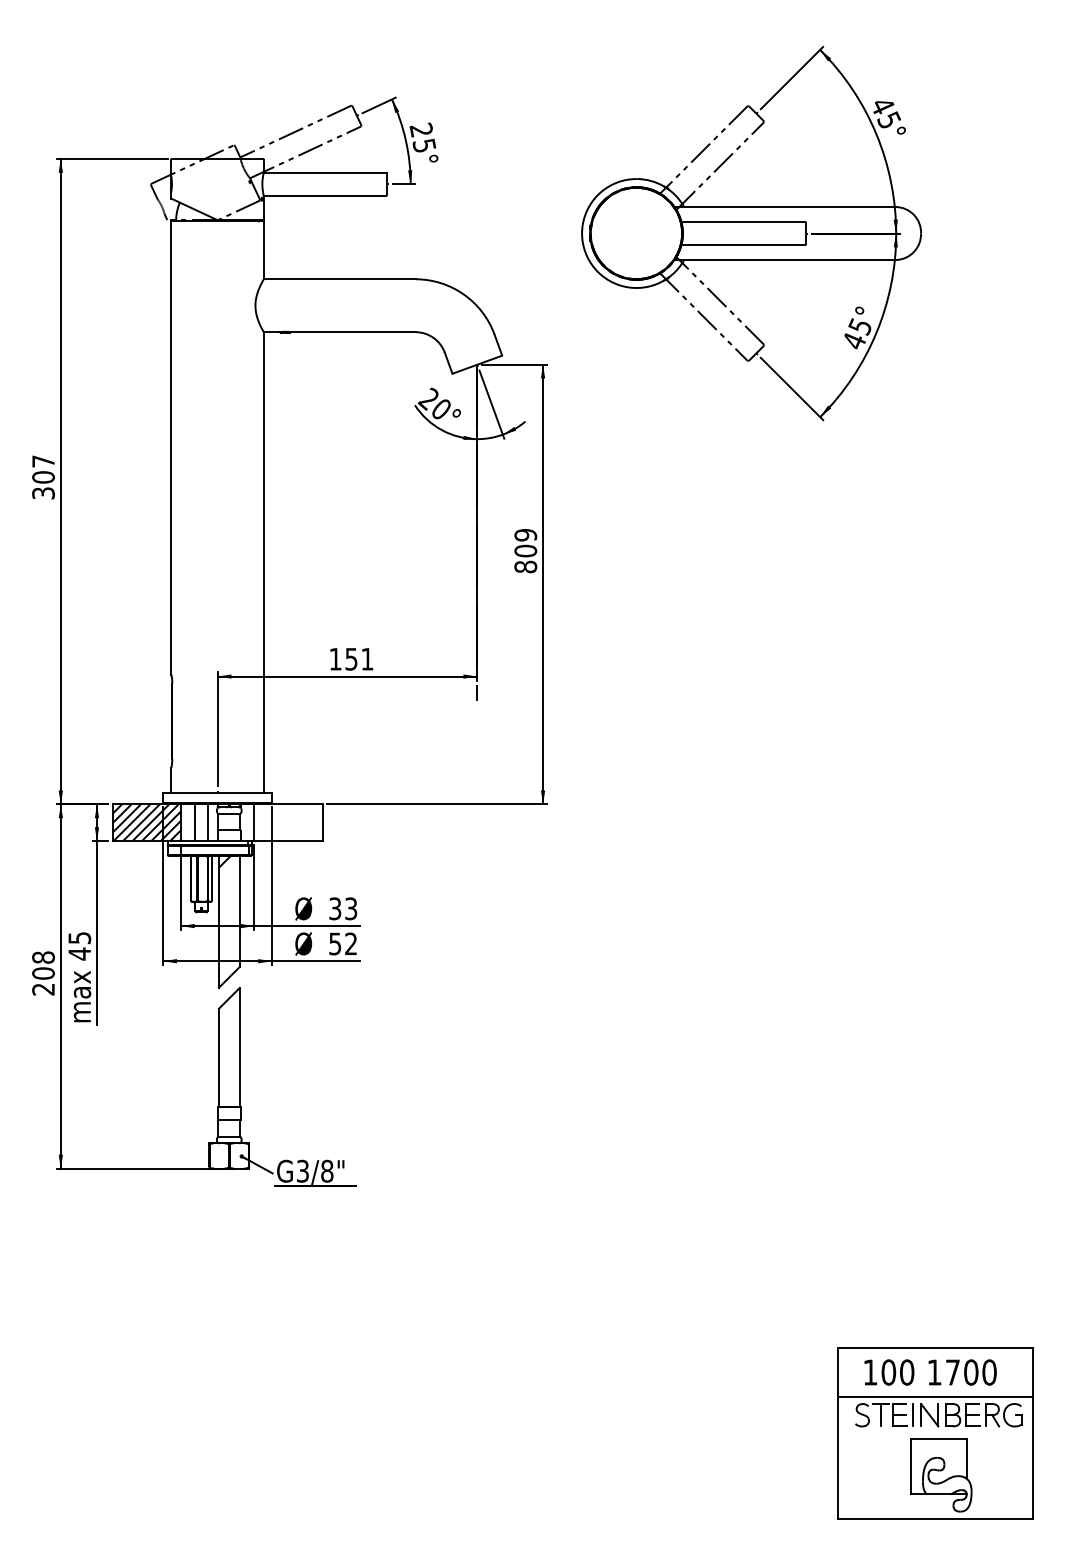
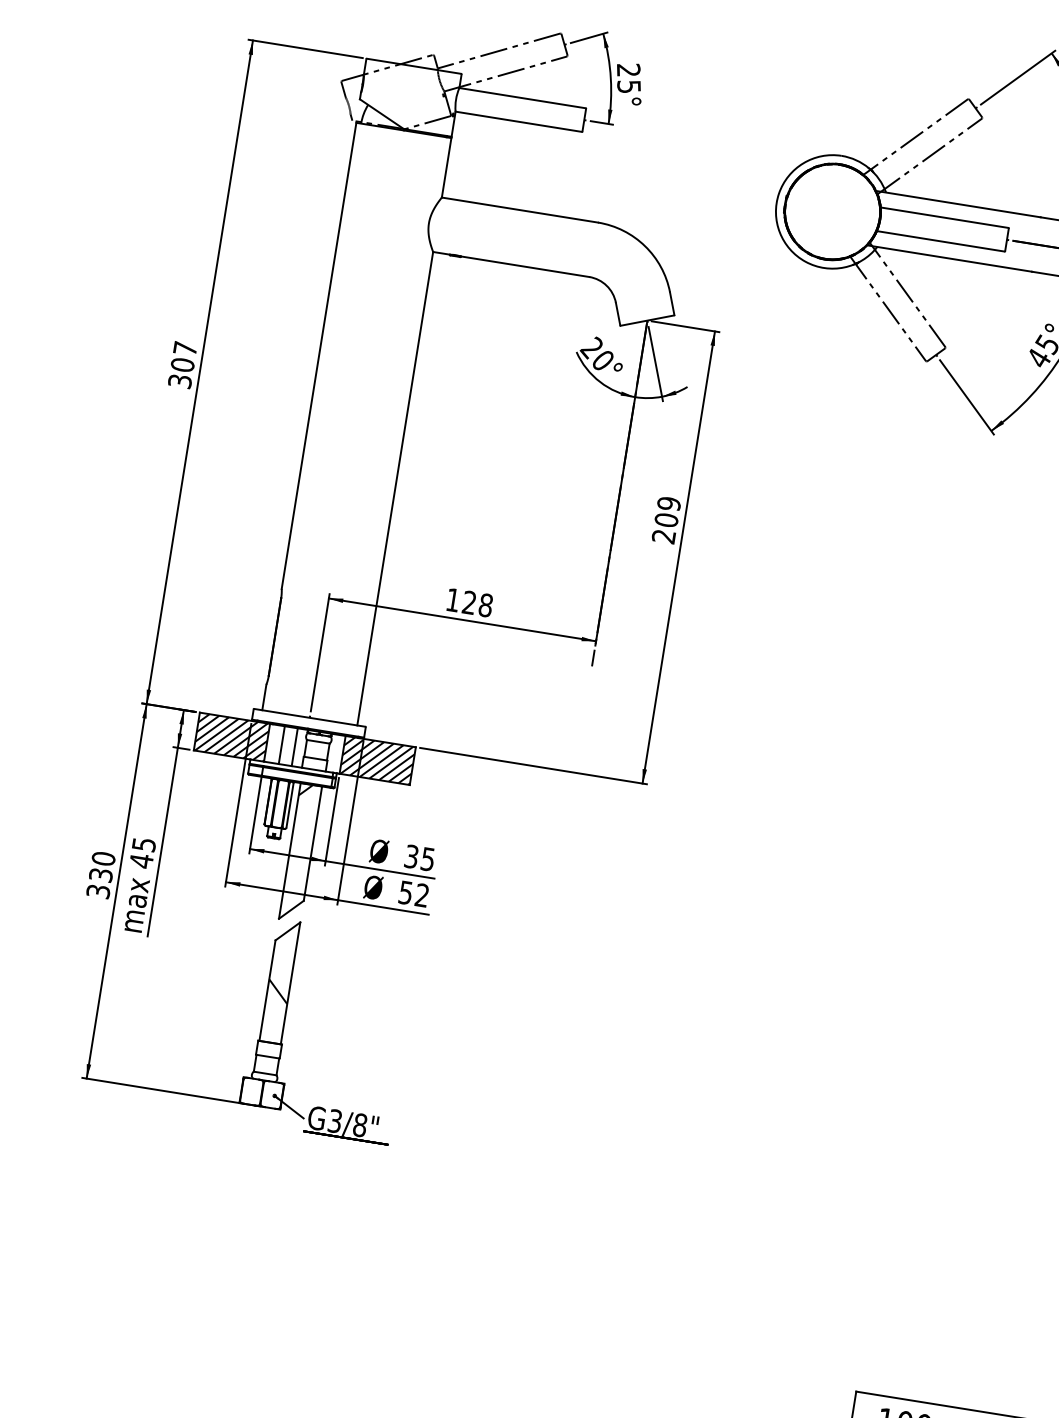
text: (525, 566) -> (663, 536), 809 -> 209
text: (359, 658) -> (477, 603), 151 -> 128
hatch: (288, 822) -> (377, 760), added
text: (351, 908) -> (428, 859), 33 -> 35
text: (43, 973) -> (101, 875), 208 -> 330
hatch: (228, 1056) -> (277, 990), added

